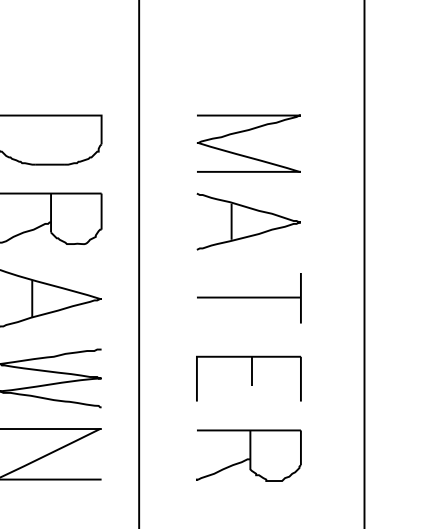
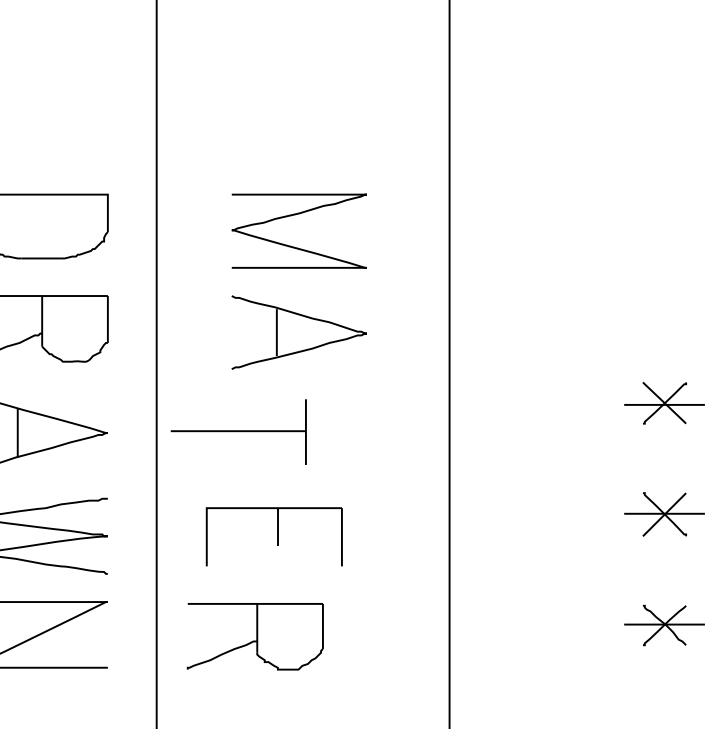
part: (249, 297) -> (238, 431), moved
part: (248, 378) -> (273, 536), moved
part: (248, 455) -> (254, 636), moved

